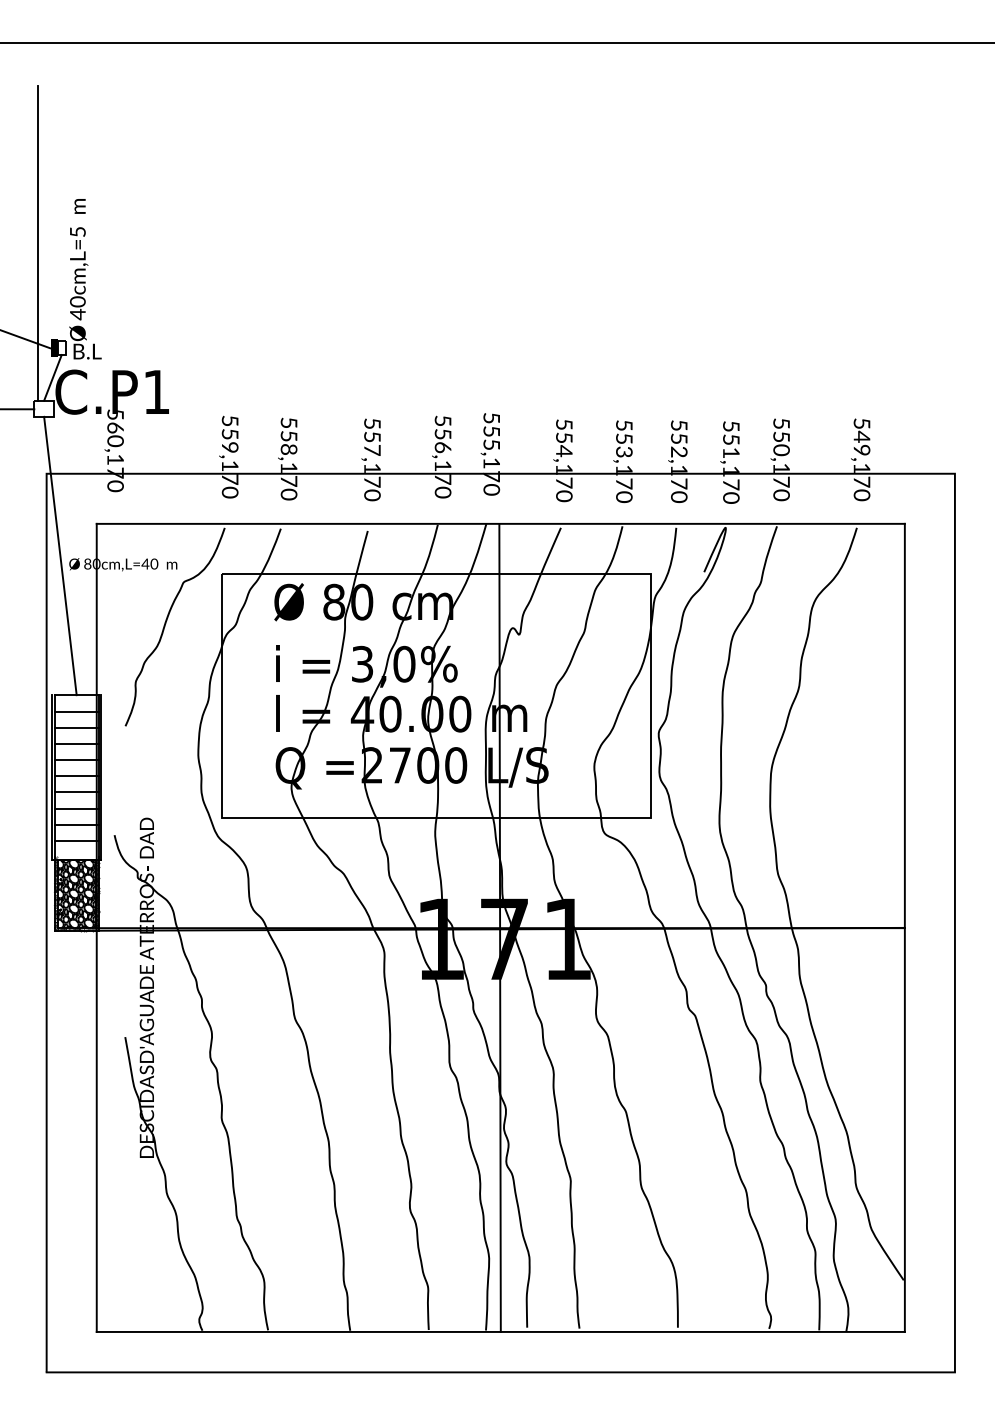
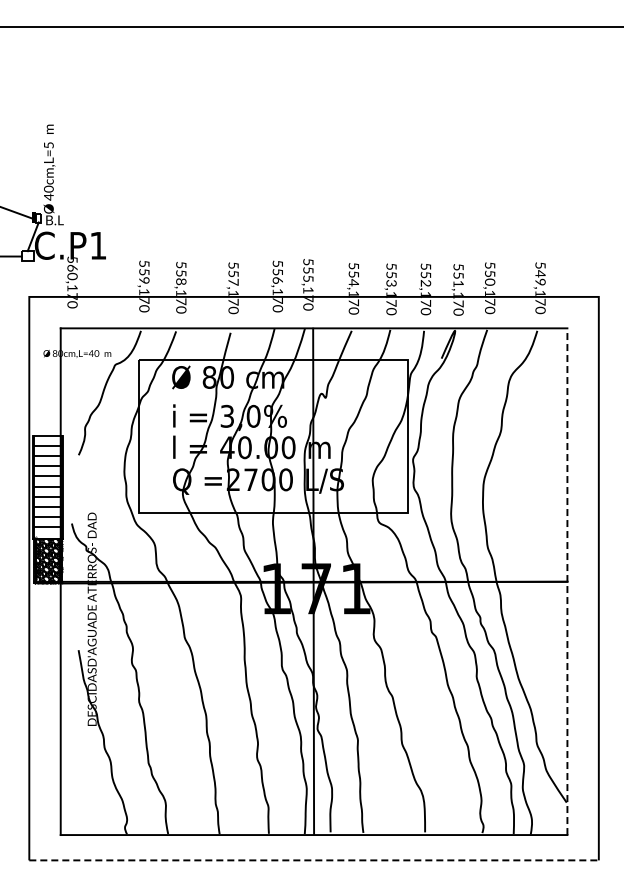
line: (38, 243) -> (24, 152), removed
line: (59, 555) -> (37, 348), removed
line: (904, 927) -> (567, 581), solid -> dashed
line: (501, 1372) -> (314, 860), solid -> dashed

